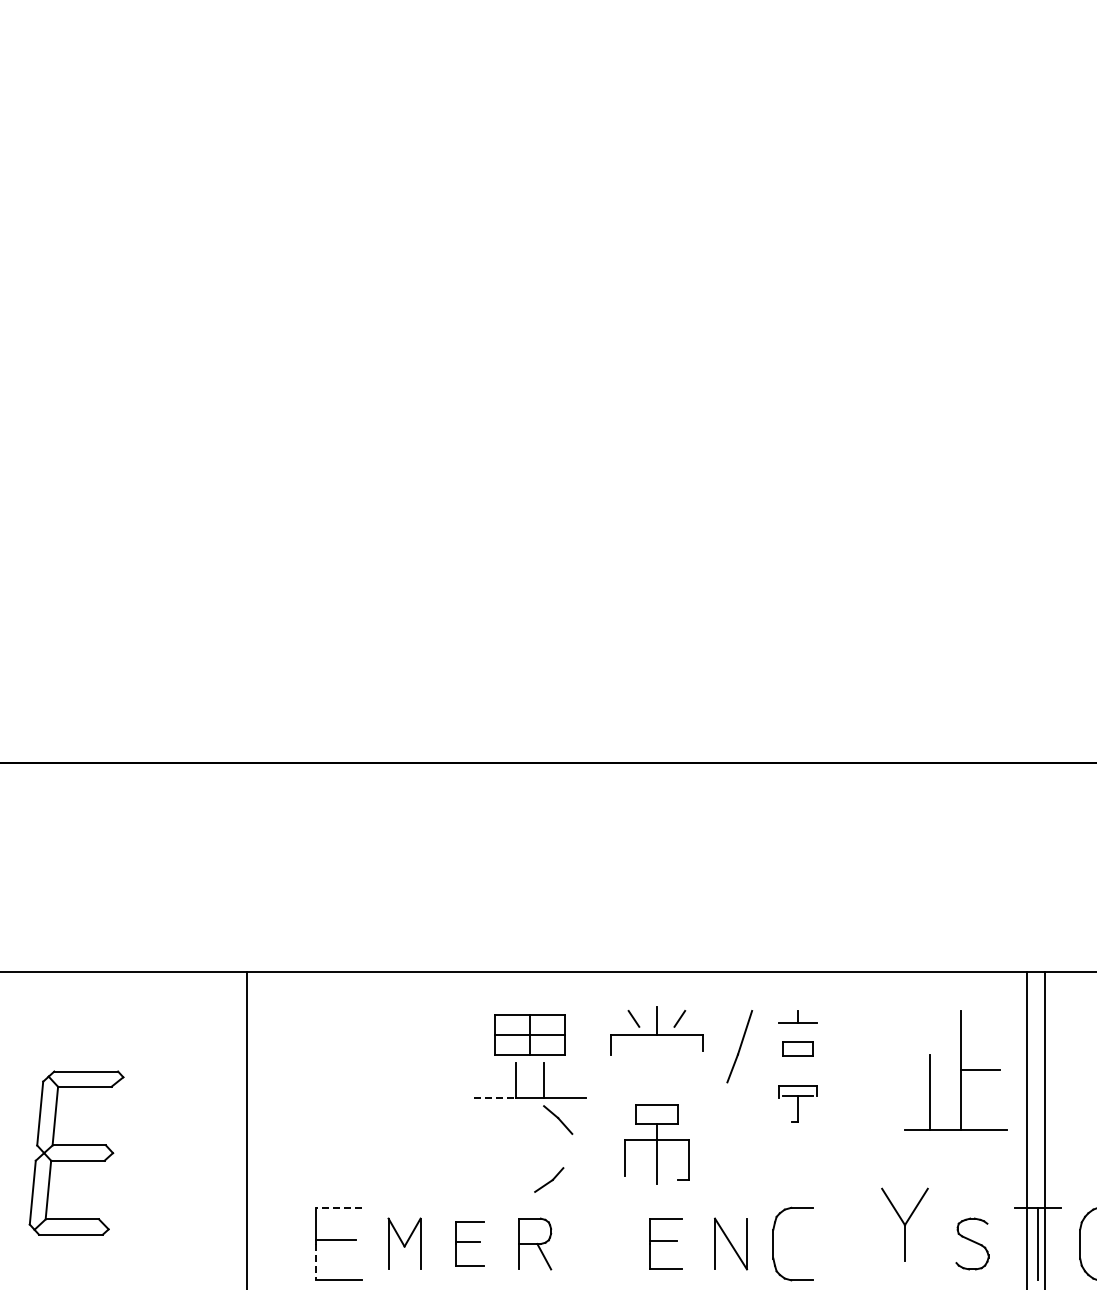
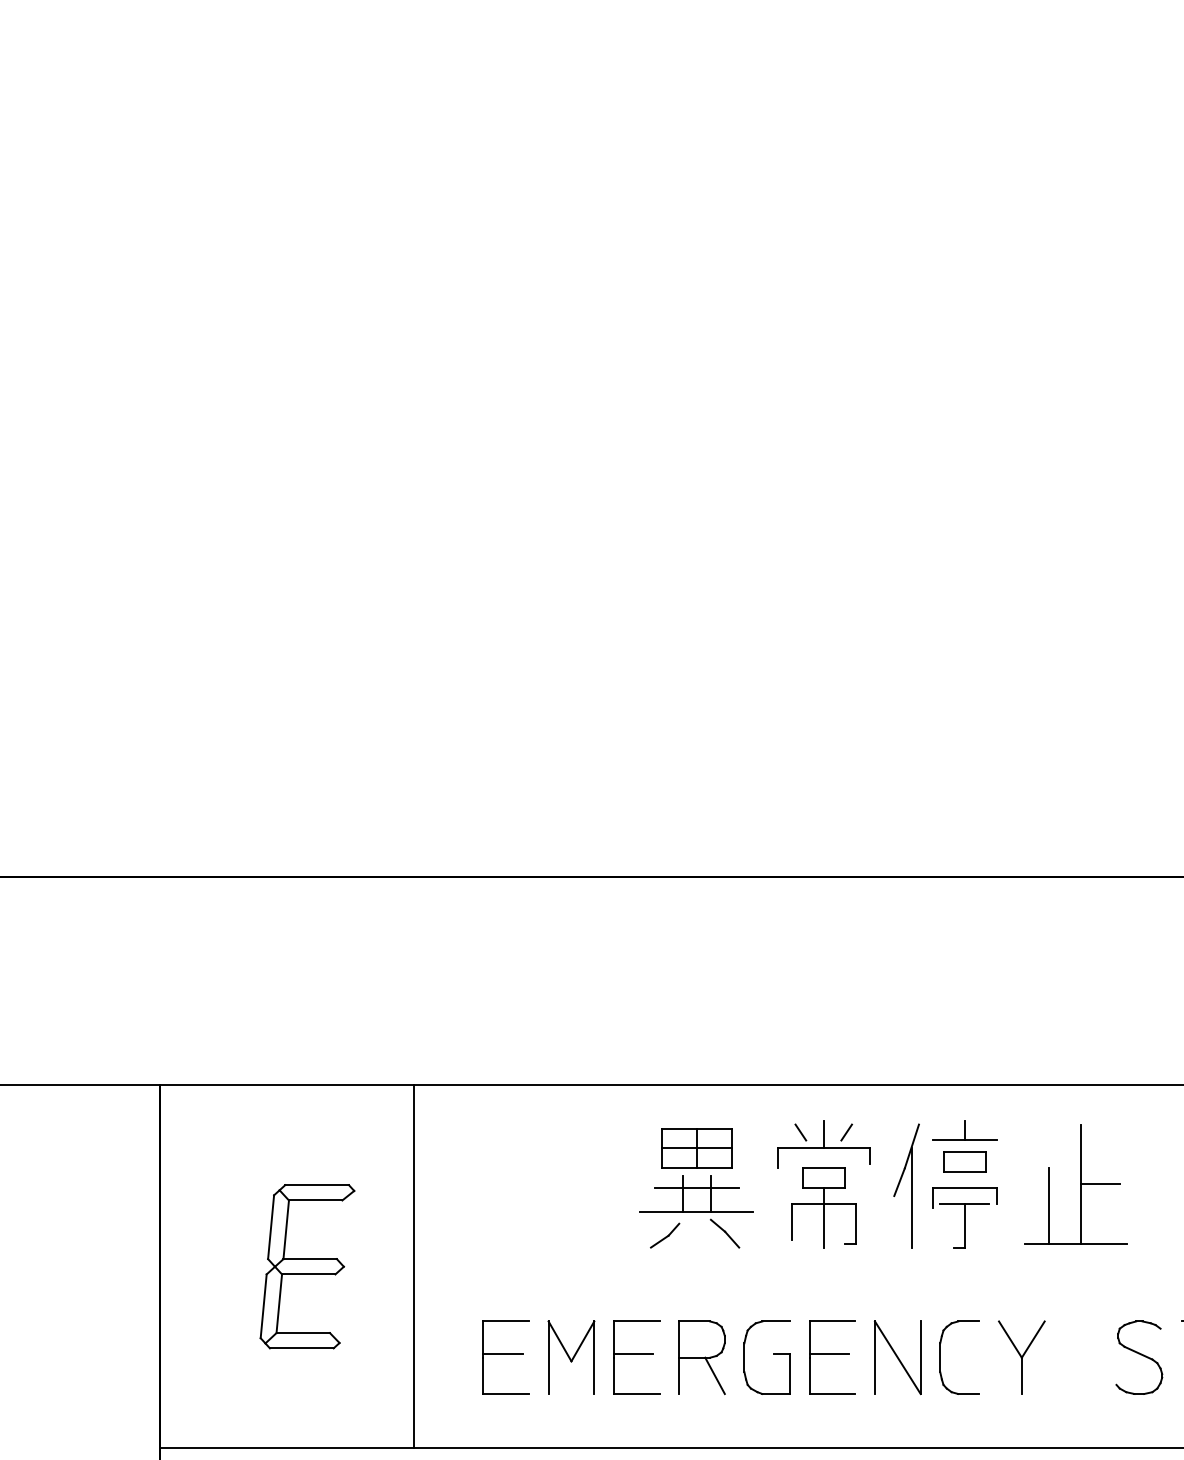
part: (797, 1016) -> (964, 1130), size x1.67
part: (797, 1047) -> (964, 1161), size x1.43
part: (955, 1070) -> (1075, 1184), moved
line: (529, 1074) -> (696, 1188), added
line: (744, 1083) -> (911, 1197), added
line: (495, 1097) -> (662, 1211), dashed -> solid
part: (797, 1103) -> (964, 1217), size x1.67
part: (656, 1143) -> (823, 1207), moved
part: (76, 1152) -> (307, 1266), moved
part: (549, 1179) -> (665, 1235), moved
line: (339, 1207) -> (506, 1321), dashed -> solid
part: (904, 1224) -> (1021, 1357), moved
part: (606, 1240) -> (773, 1354), added
part: (404, 1243) -> (571, 1357), size x1.43
part: (469, 1243) -> (636, 1357), size x1.67
part: (534, 1243) -> (701, 1357), size x1.43
part: (665, 1243) -> (832, 1357), size x1.43
part: (730, 1243) -> (897, 1357), size x1.43
part: (972, 1243) -> (1139, 1357), size x1.43
line: (316, 1262) -> (483, 1376), dashed -> solid

